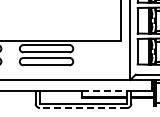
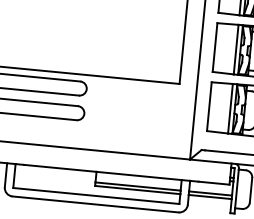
line: (105, 91) -> (140, 176), dashed -> solid
line: (83, 108) -> (95, 205), dashed -> solid

